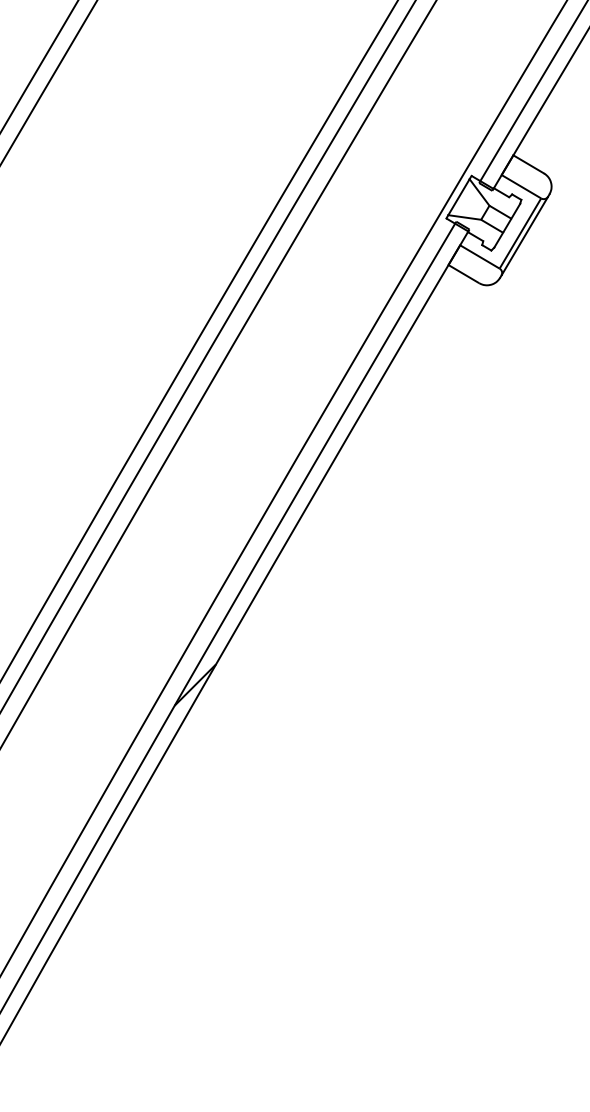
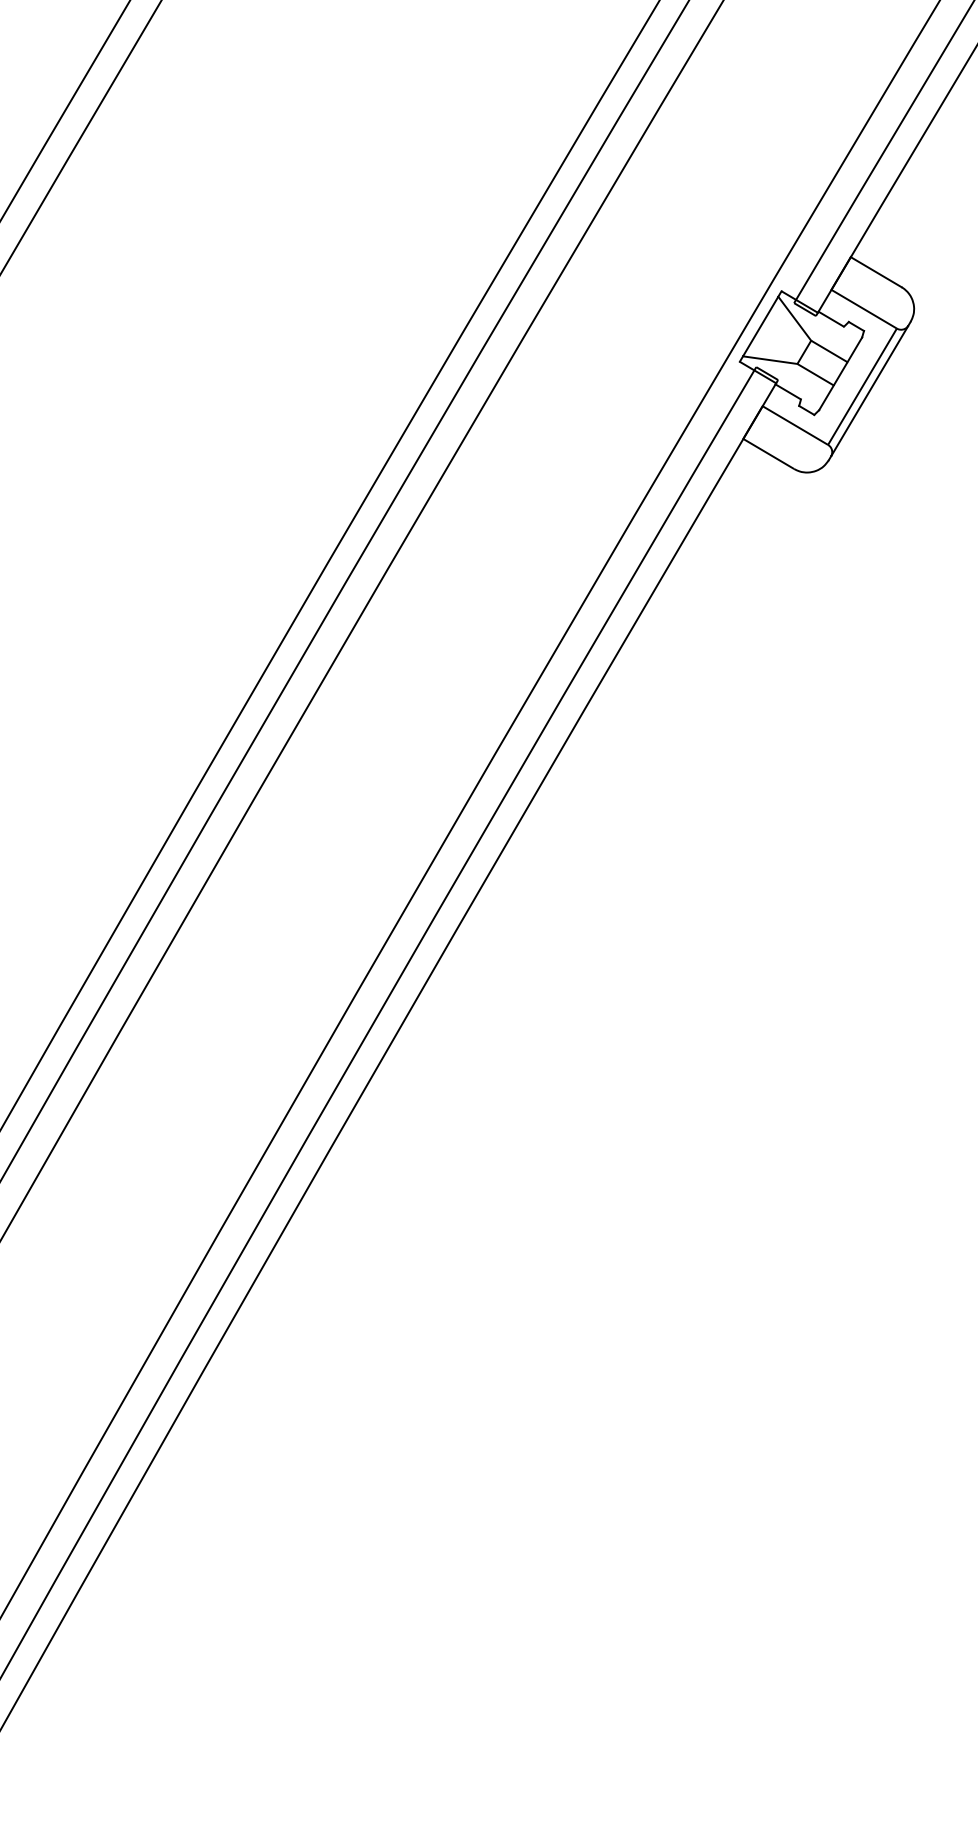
hatch: (200, 678) -> (332, 1123), removed

